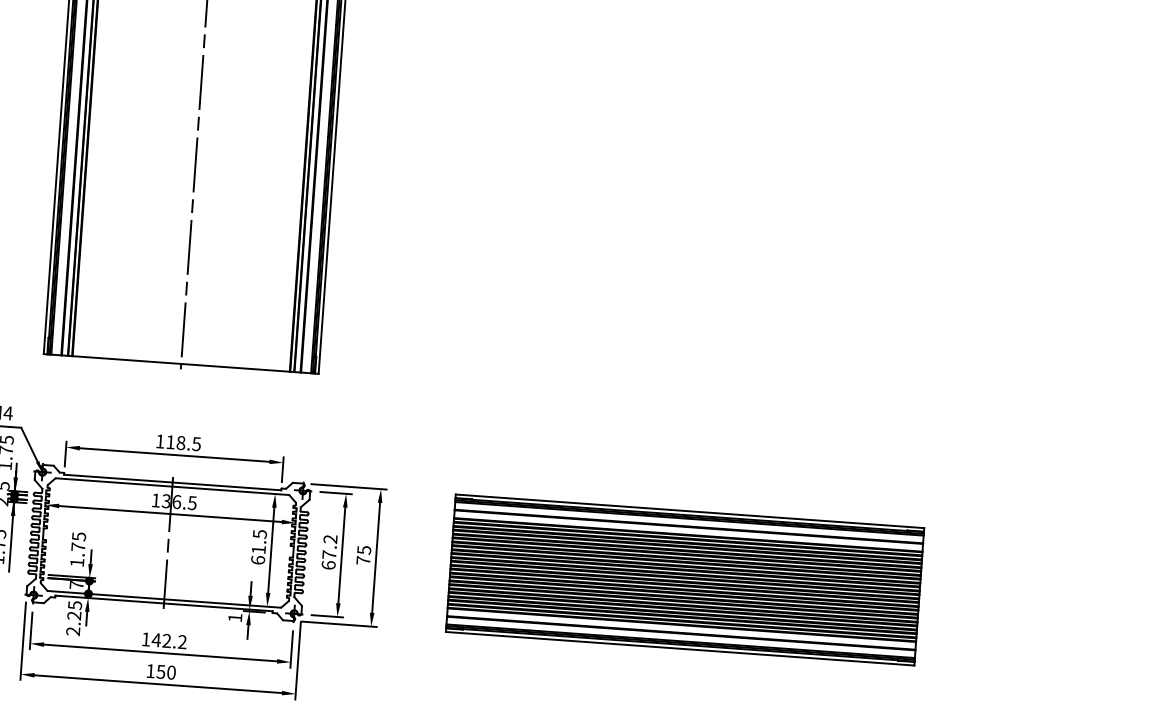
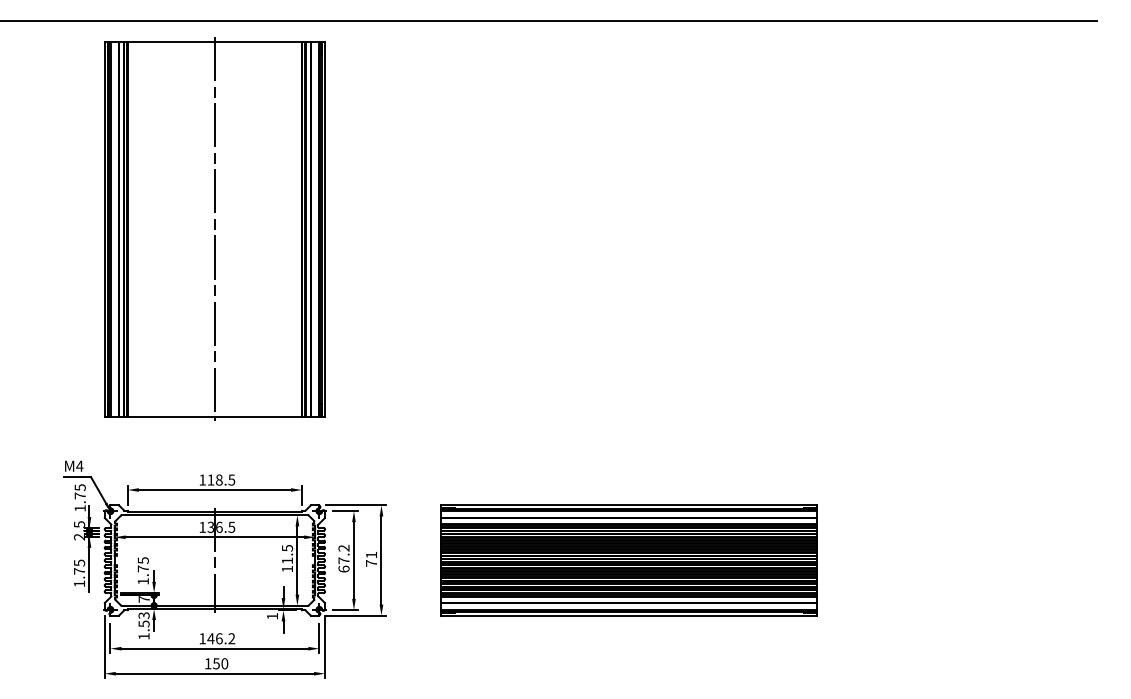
text: (364, 549) -> (371, 554), 75 -> 71
text: (258, 559) -> (287, 568), 61.5 -> 11.5
text: (73, 617) -> (143, 625), 2.25 -> 1.53
text: (167, 640) -> (219, 638), 142.2 -> 146.2

